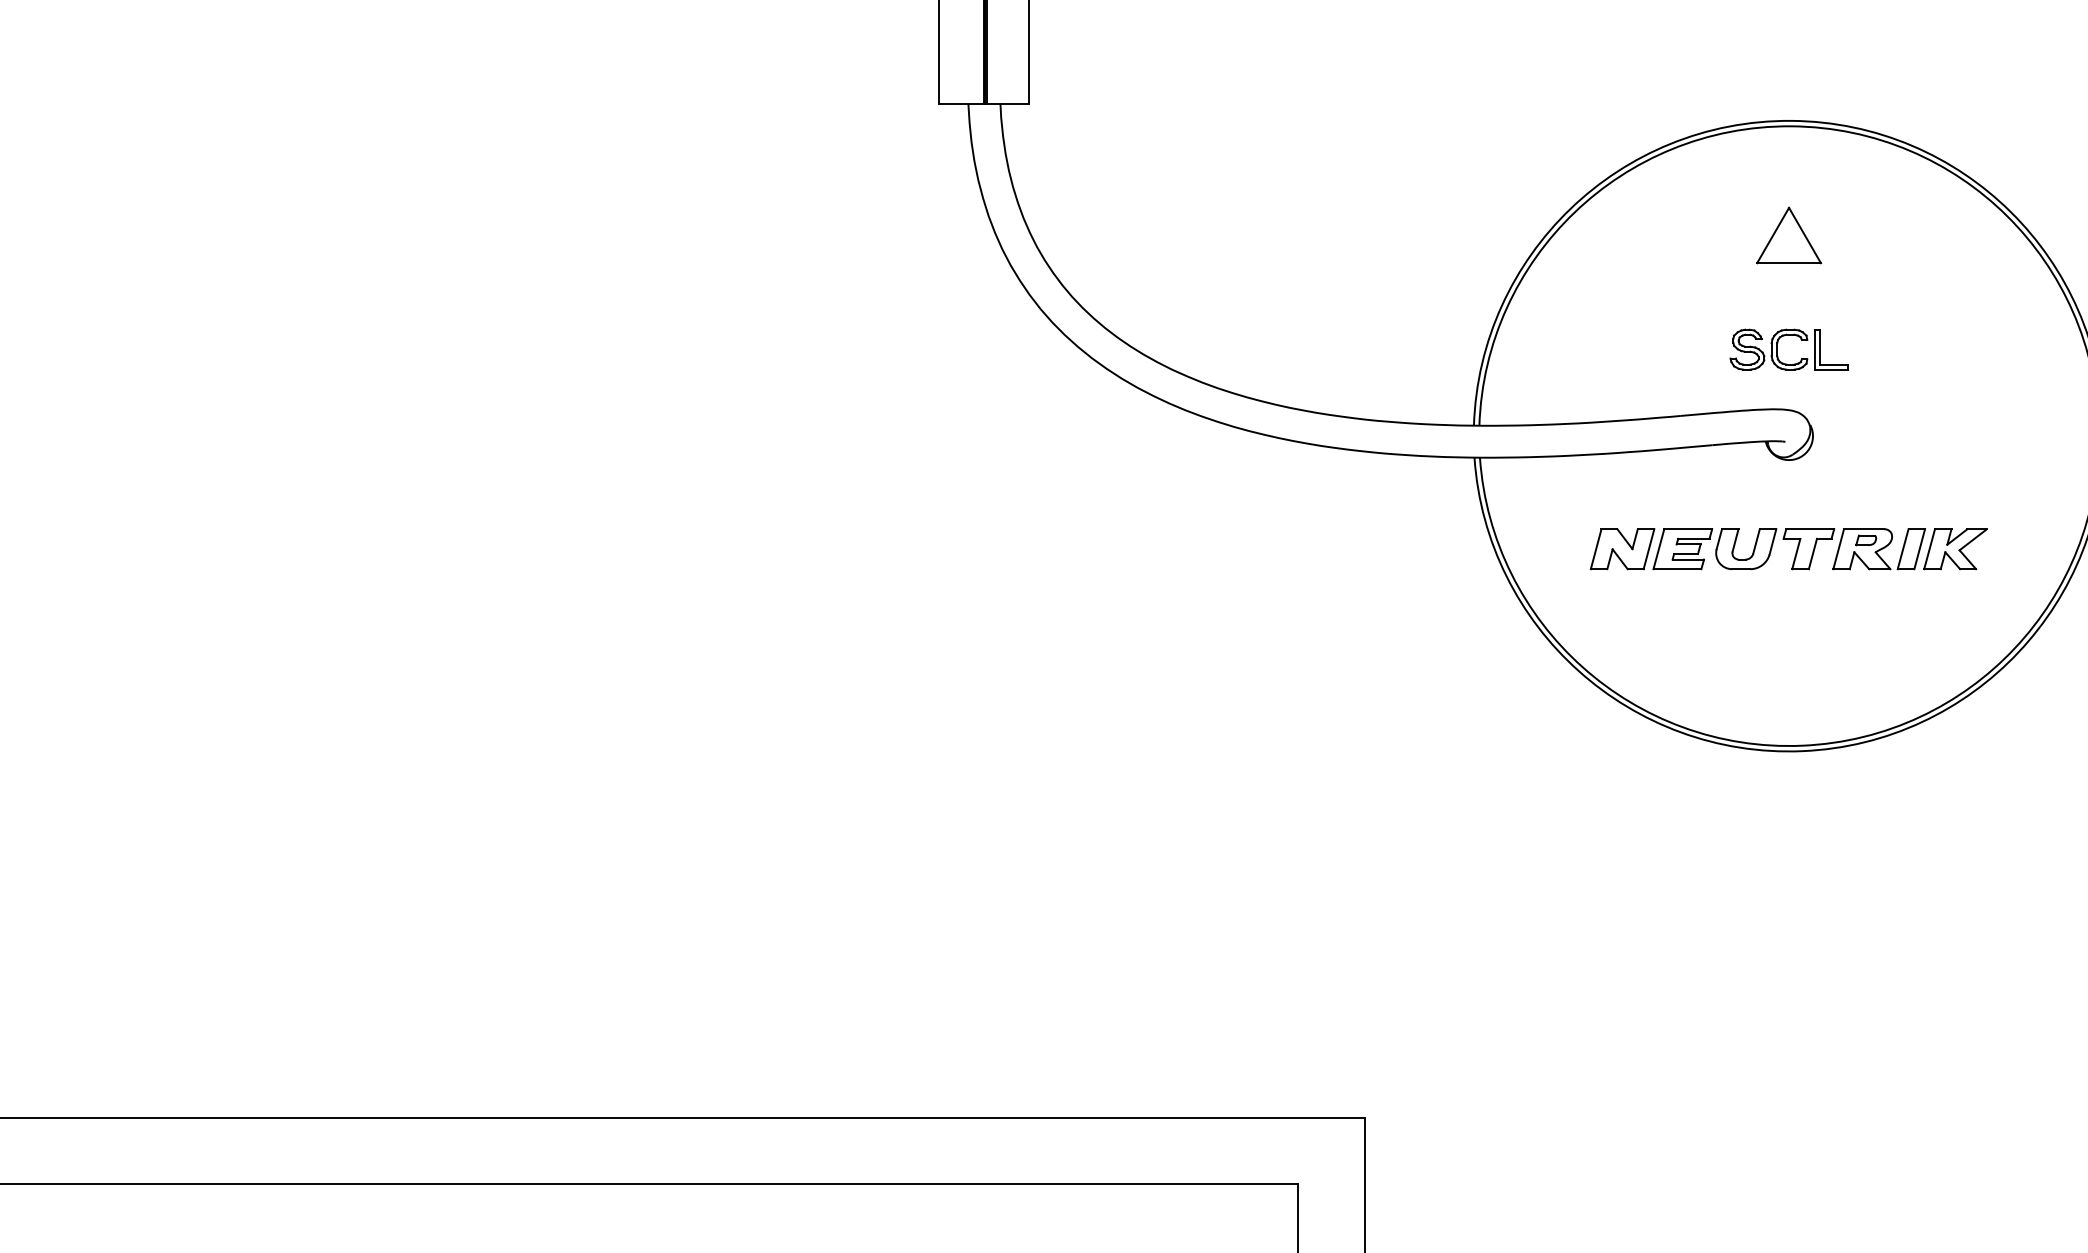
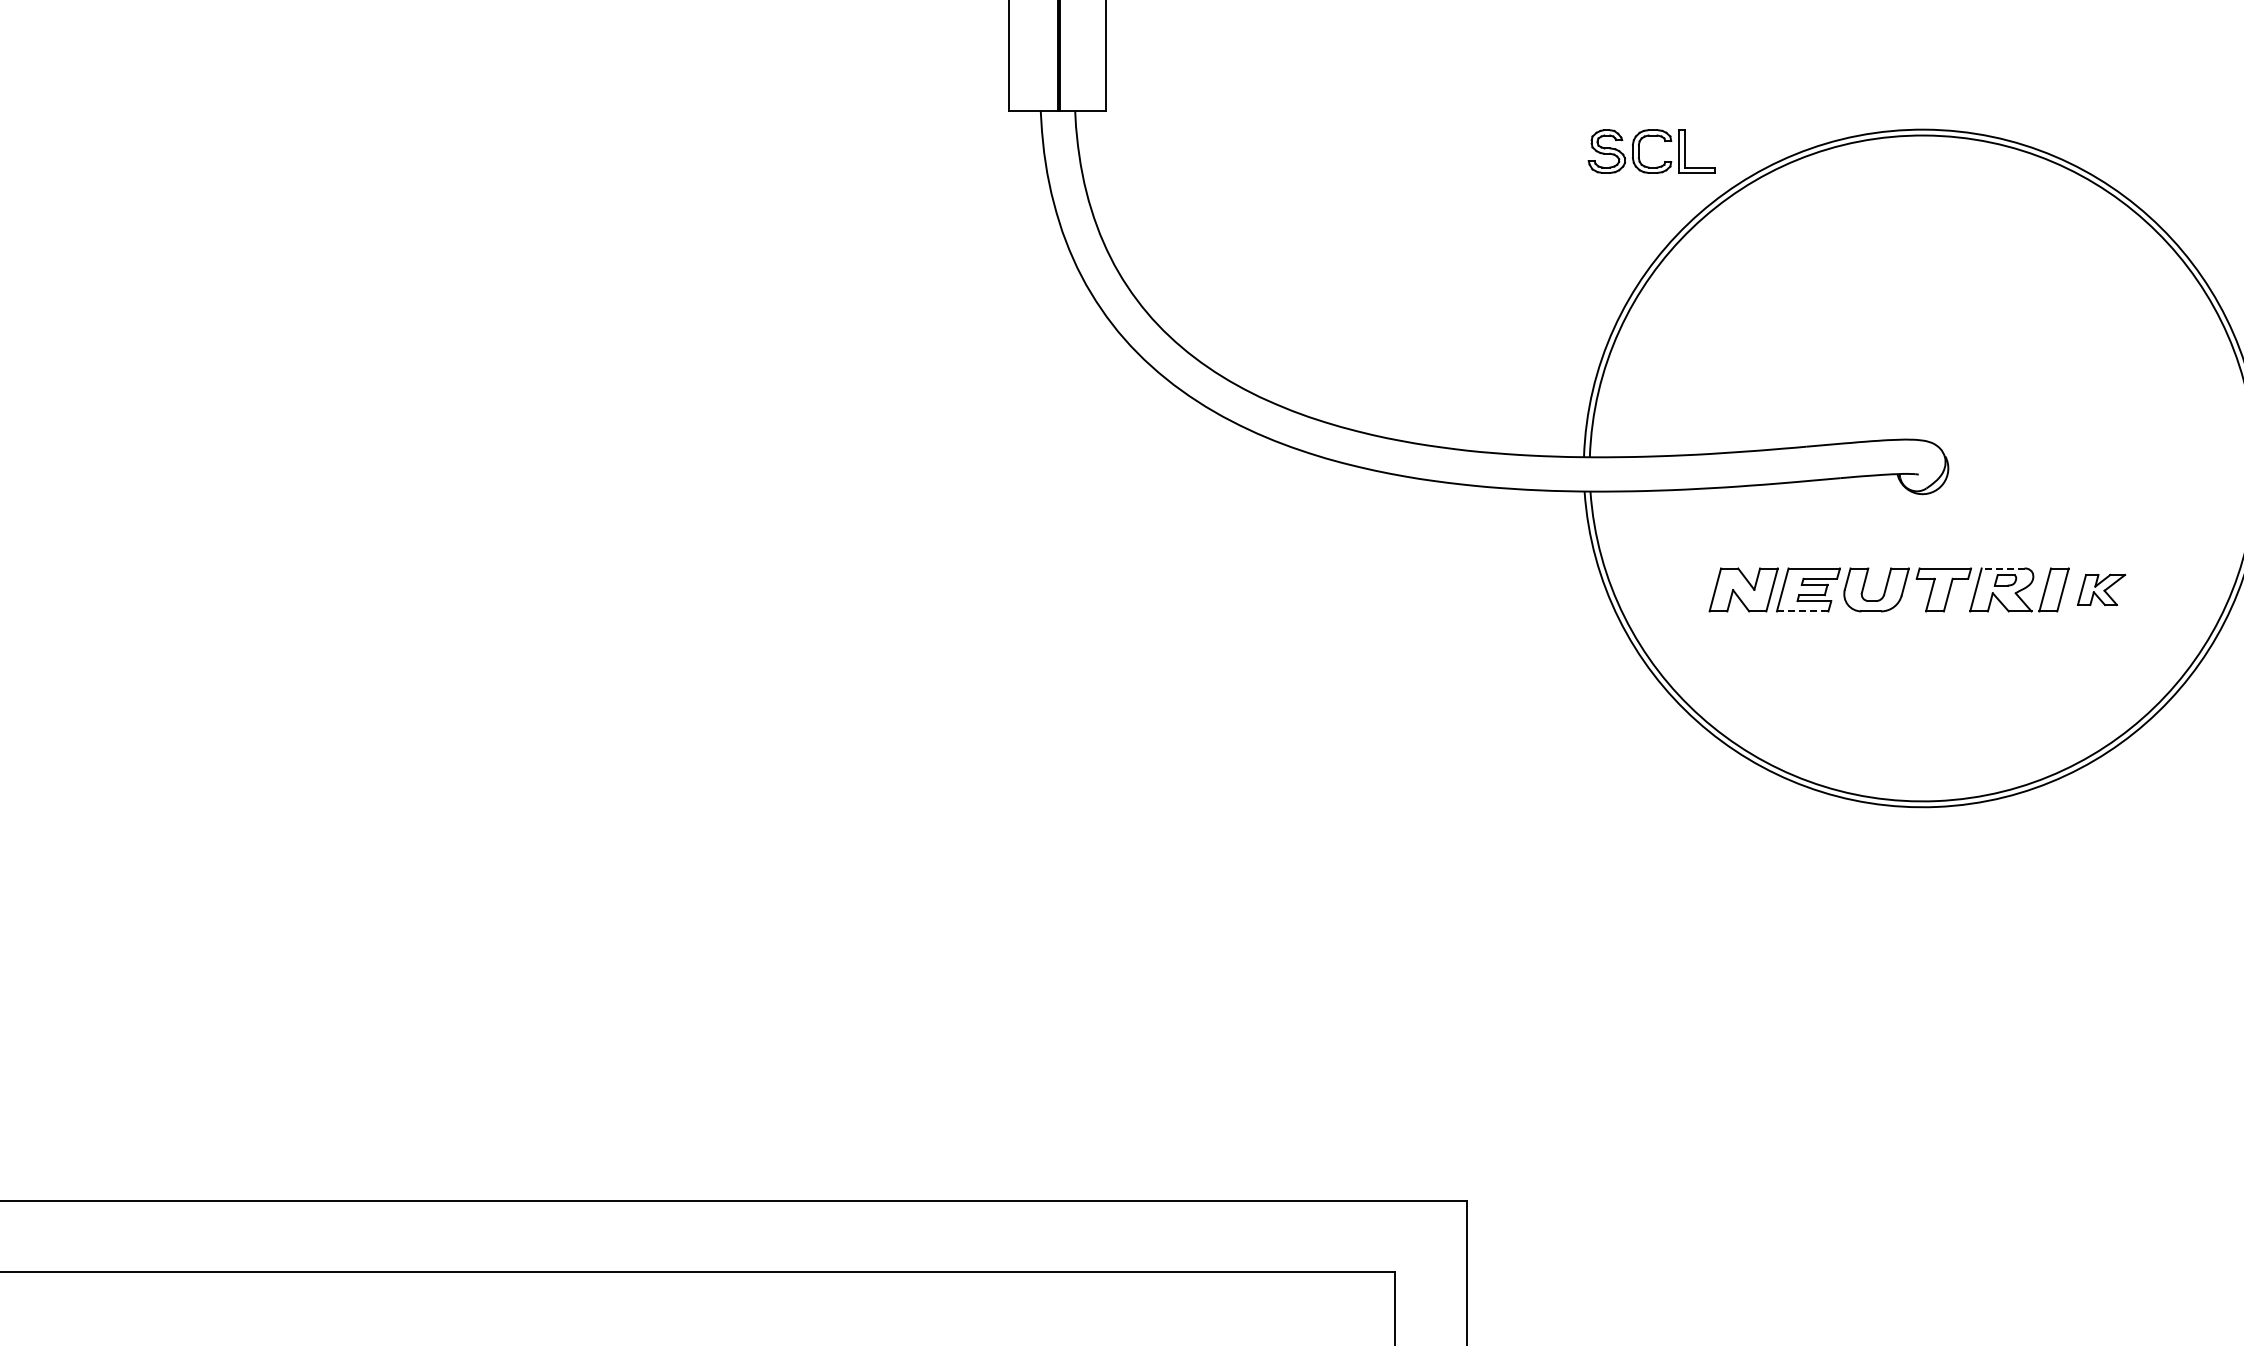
part: (1788, 235) -> (1922, 252), removed
part: (1777, 349) -> (1639, 151), moved
line: (1863, 529) -> (2002, 568), solid -> dashed
part: (1955, 548) -> (2101, 589), size x0.7
line: (1677, 569) -> (1802, 611), solid -> dashed

